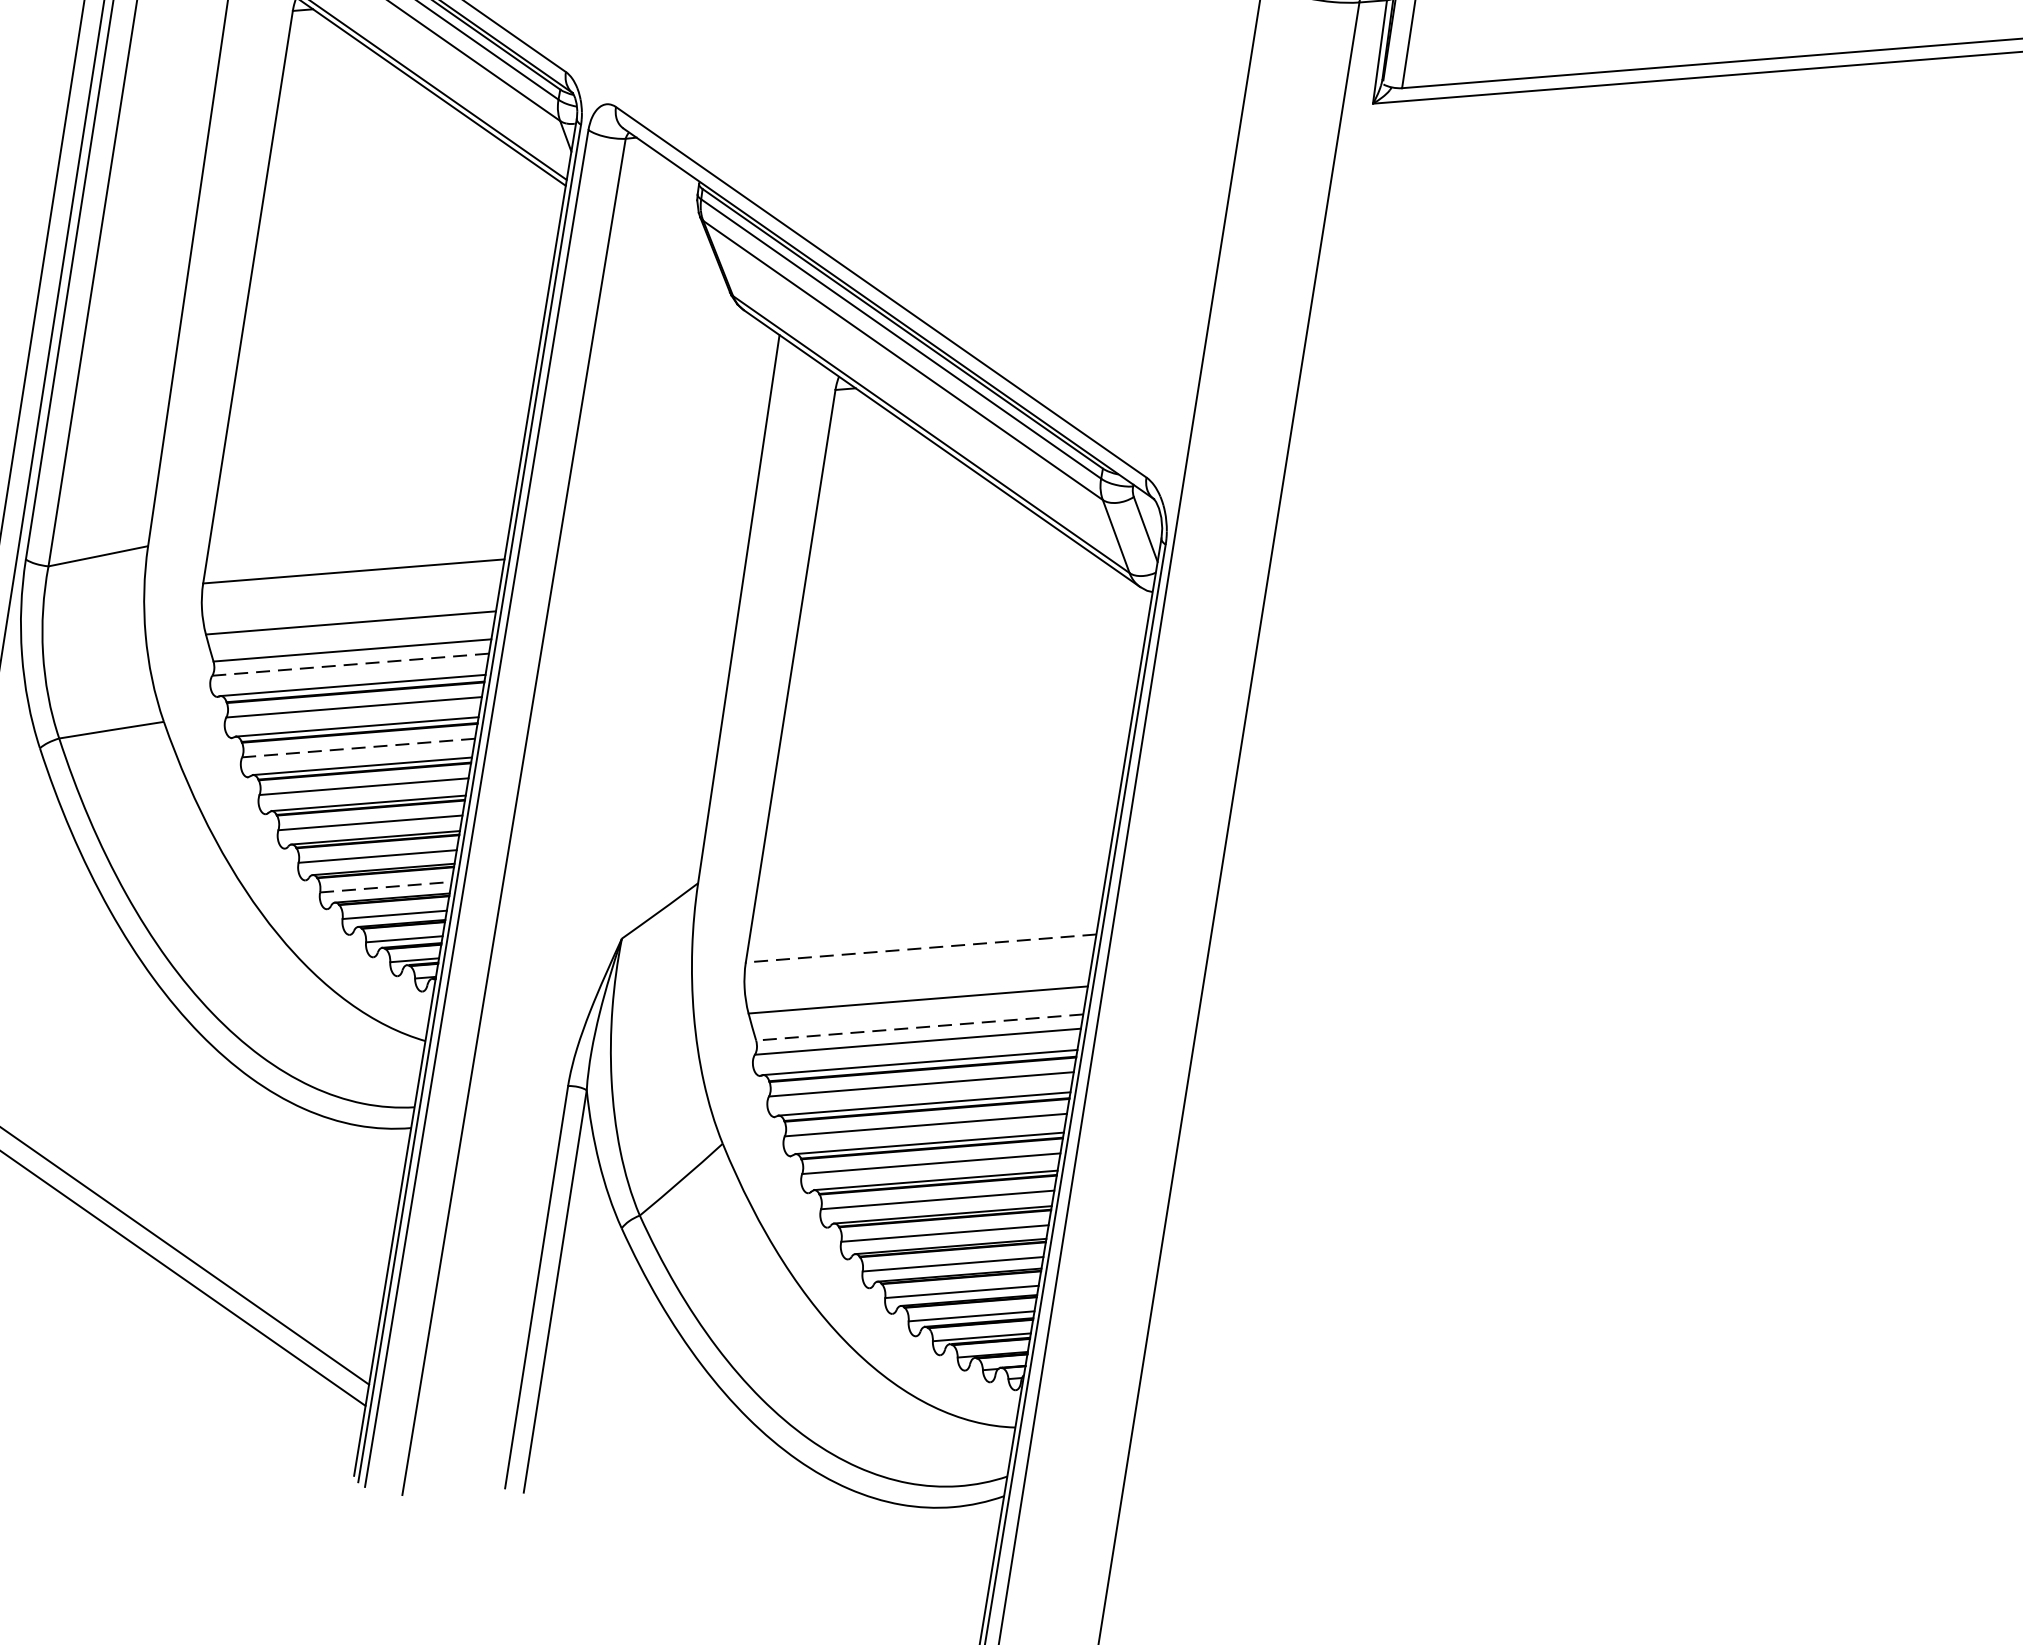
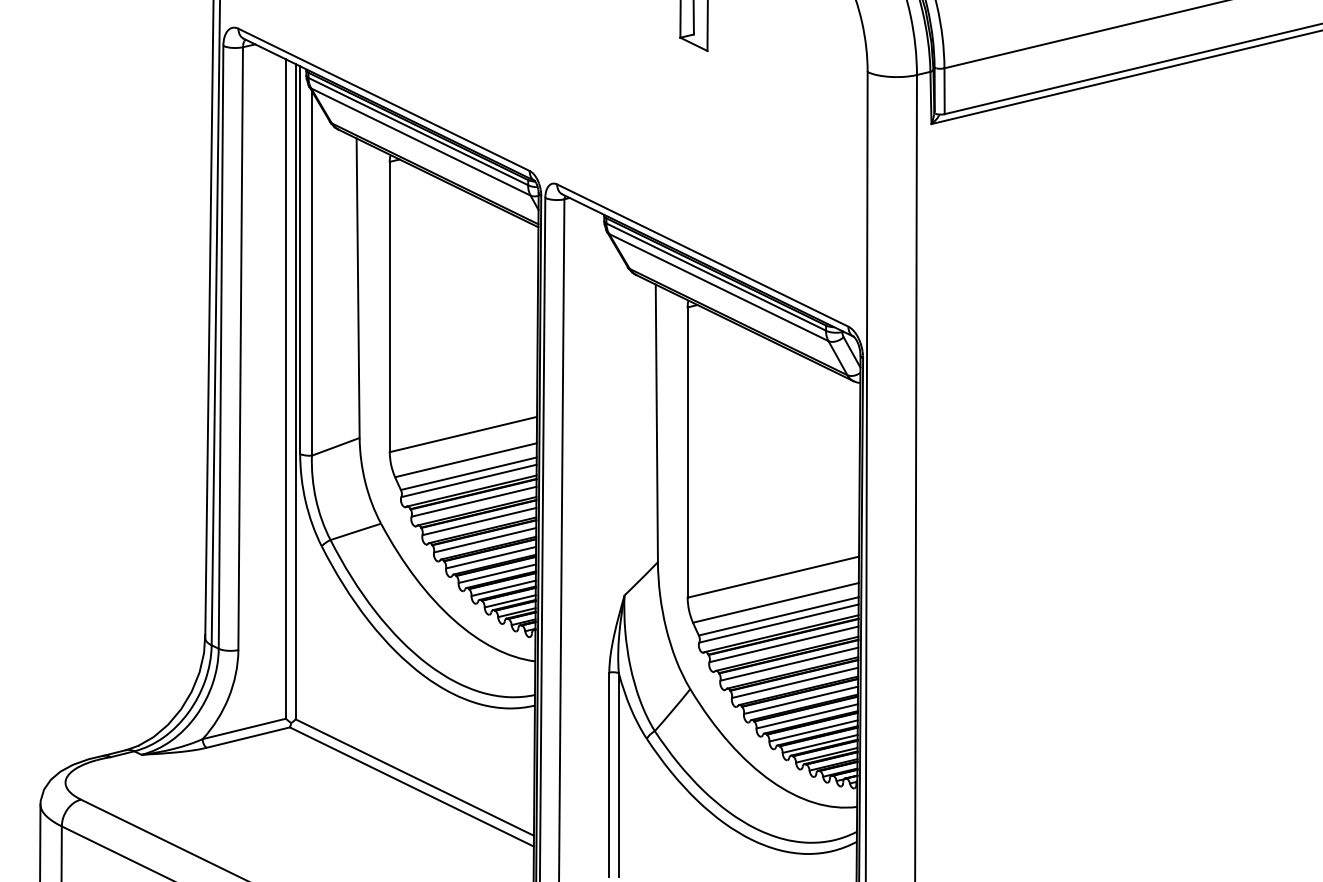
line: (351, 663) -> (469, 480), dashed -> solid
line: (358, 747) -> (479, 521), dashed -> solid
line: (387, 887) -> (504, 588), dashed -> solid
line: (919, 948) -> (772, 577), dashed -> solid
line: (919, 1027) -> (778, 616), dashed -> solid

